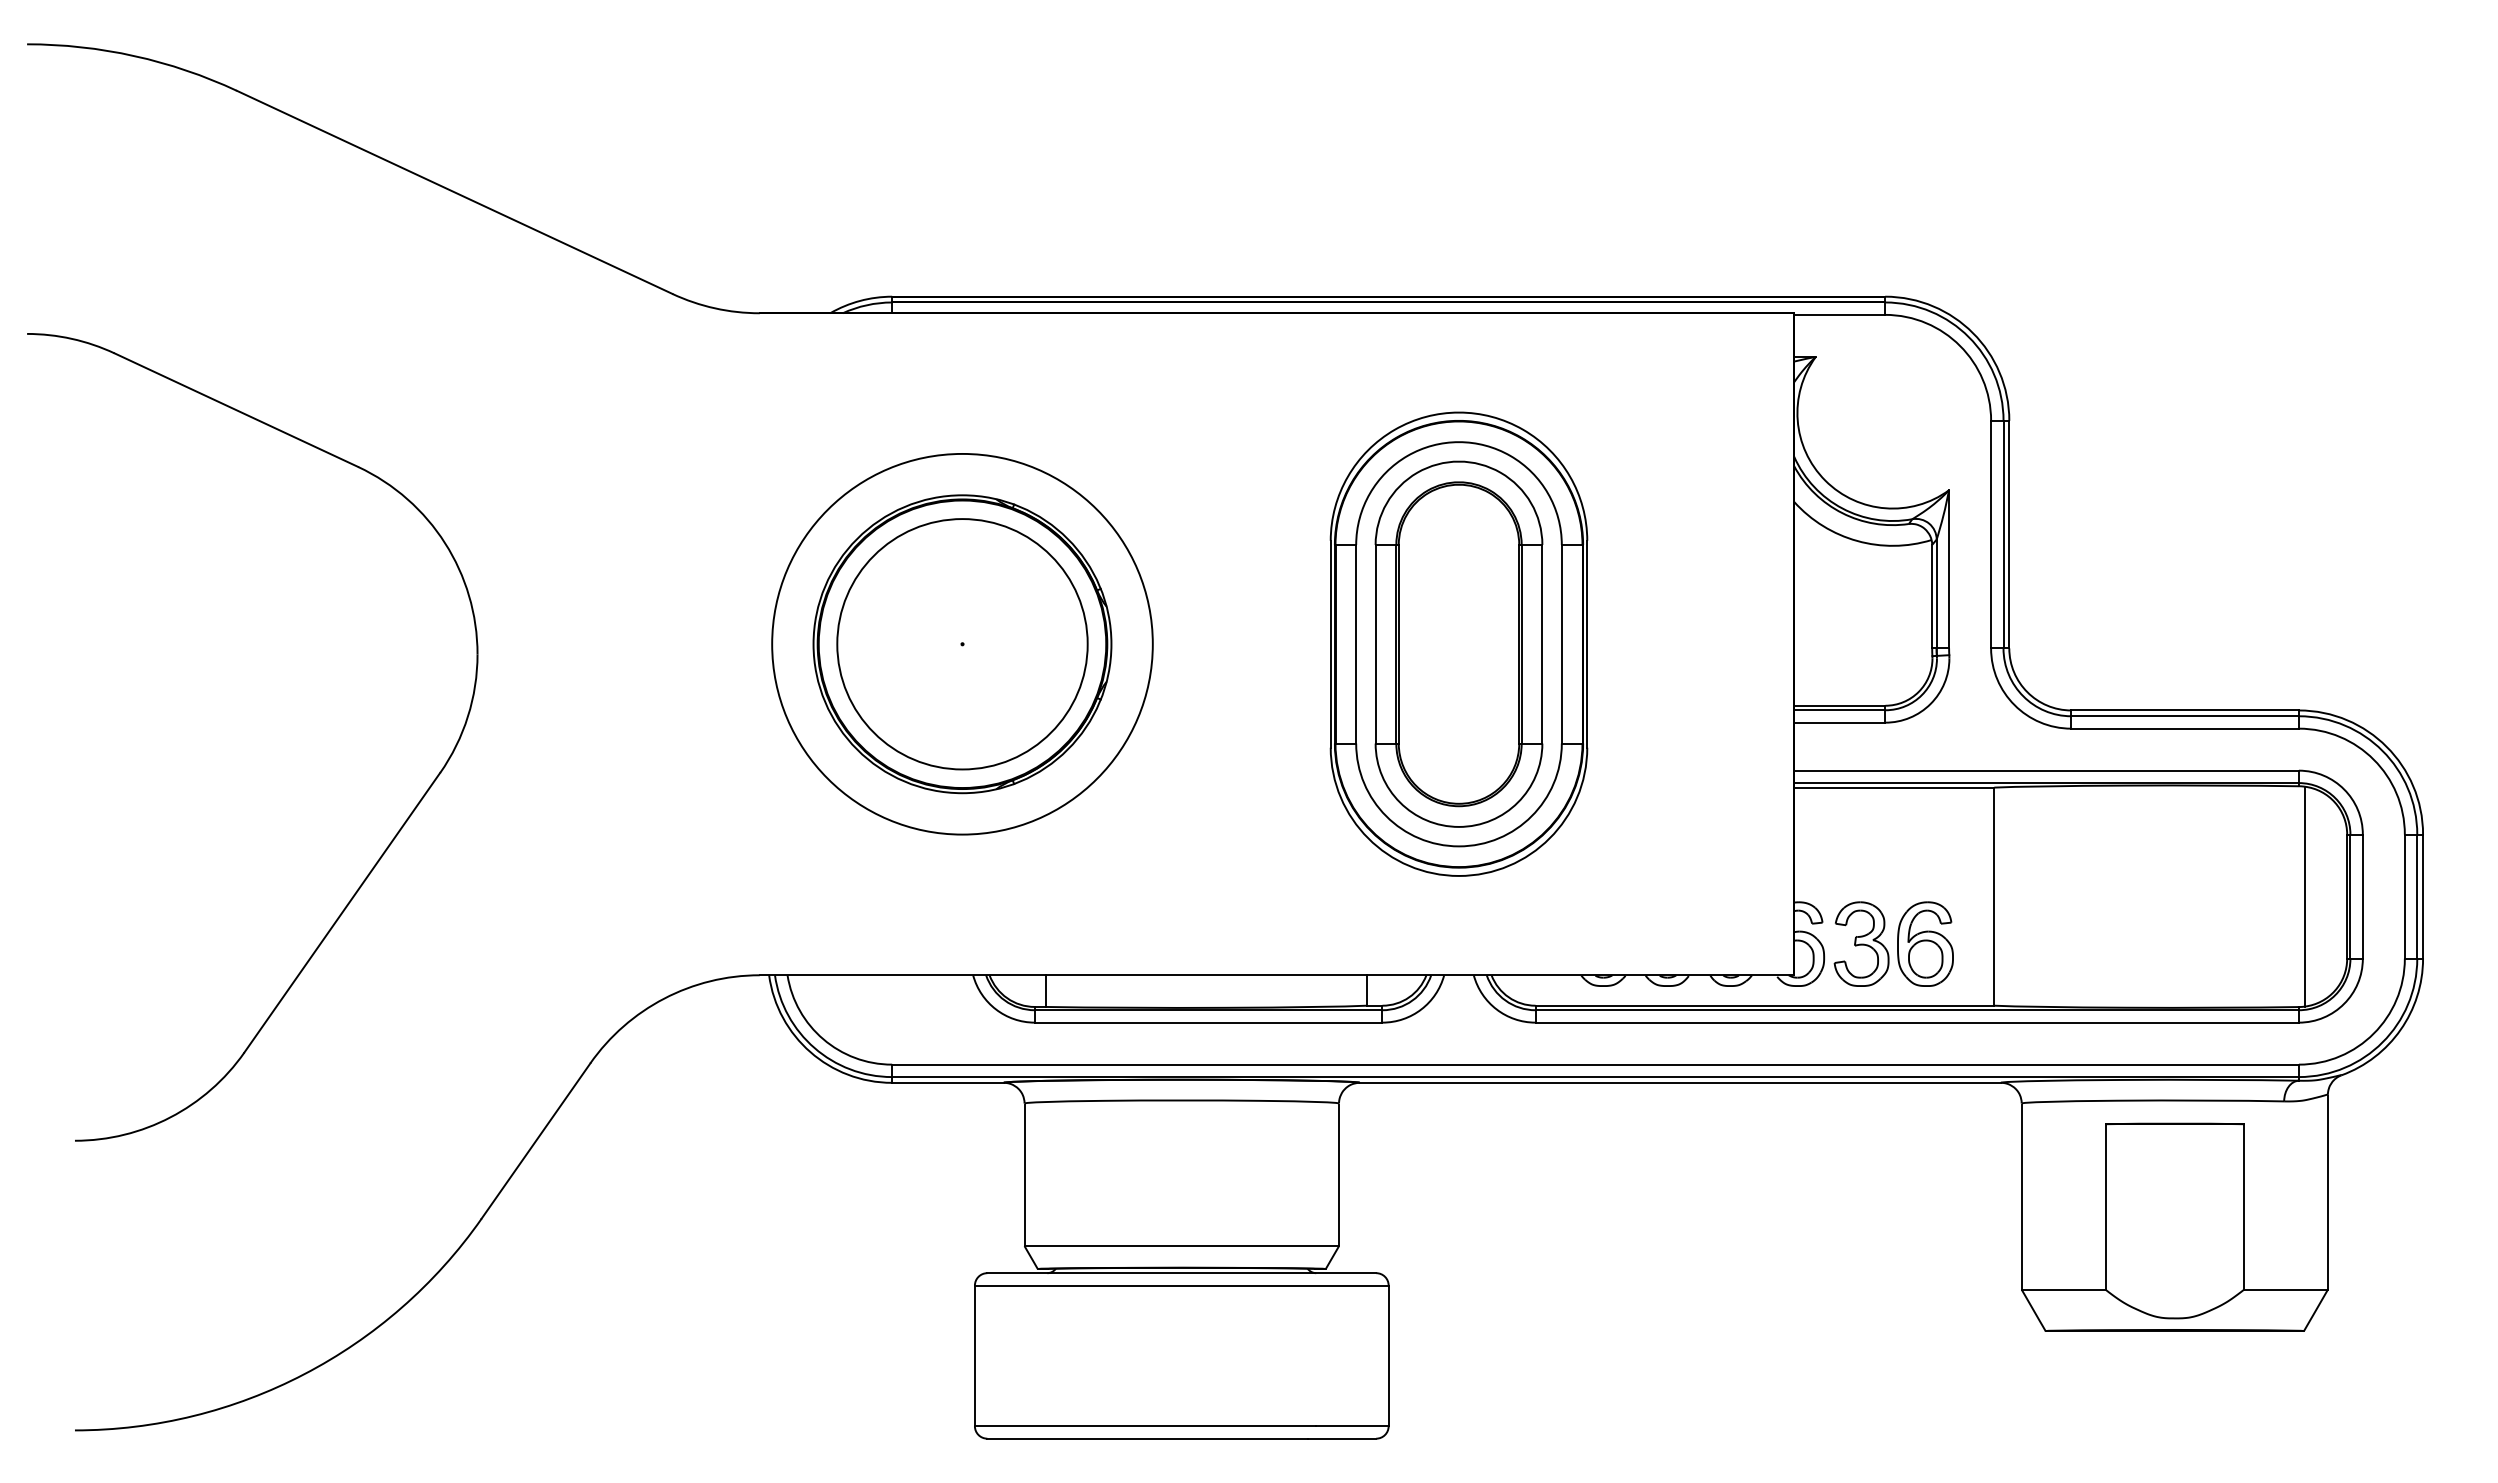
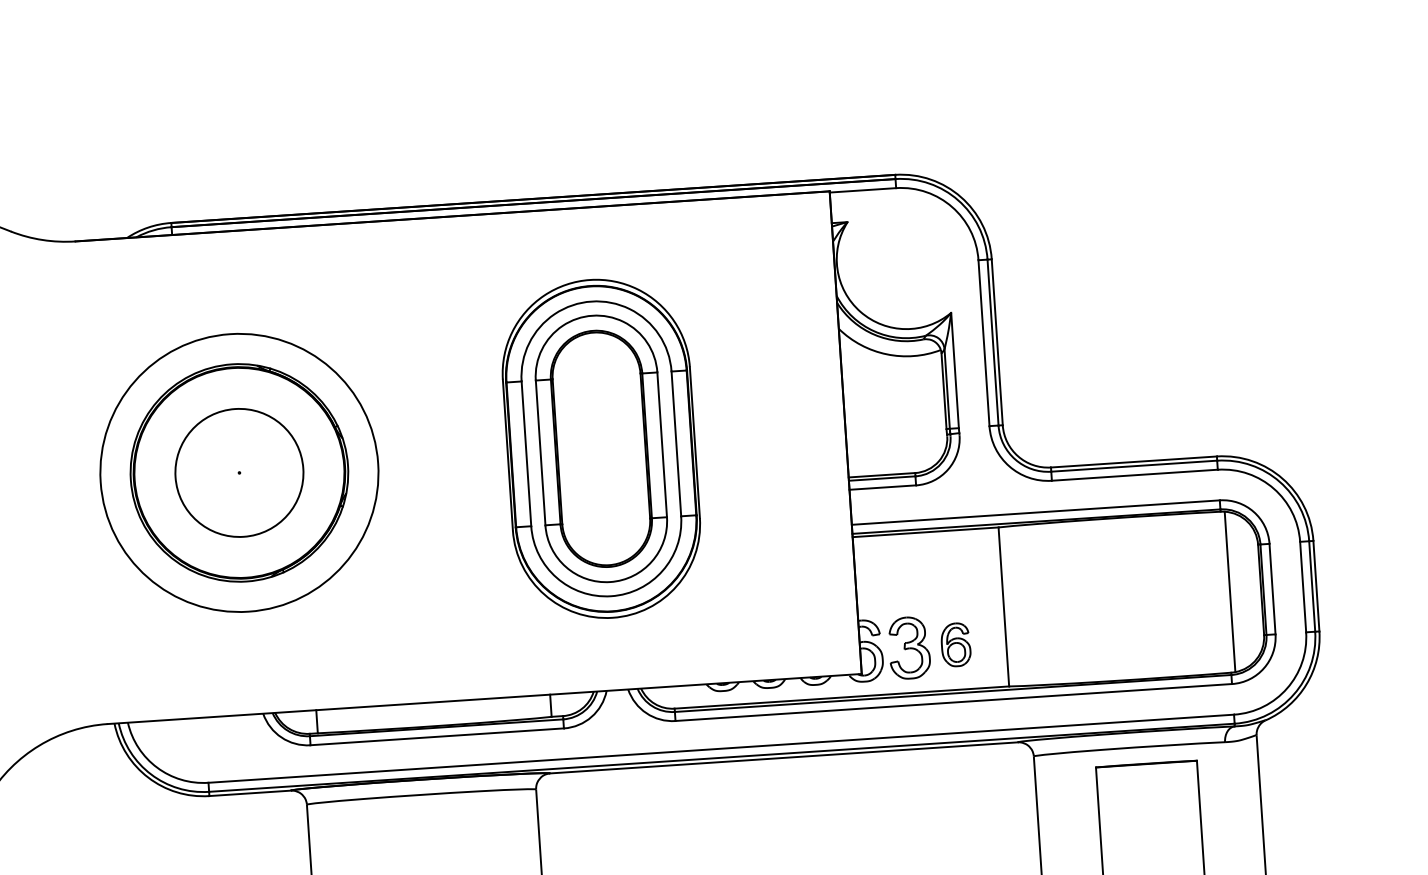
circle: (962, 644) -> (239, 473), size x0.7
part: (1925, 943) -> (955, 644), size x0.7

